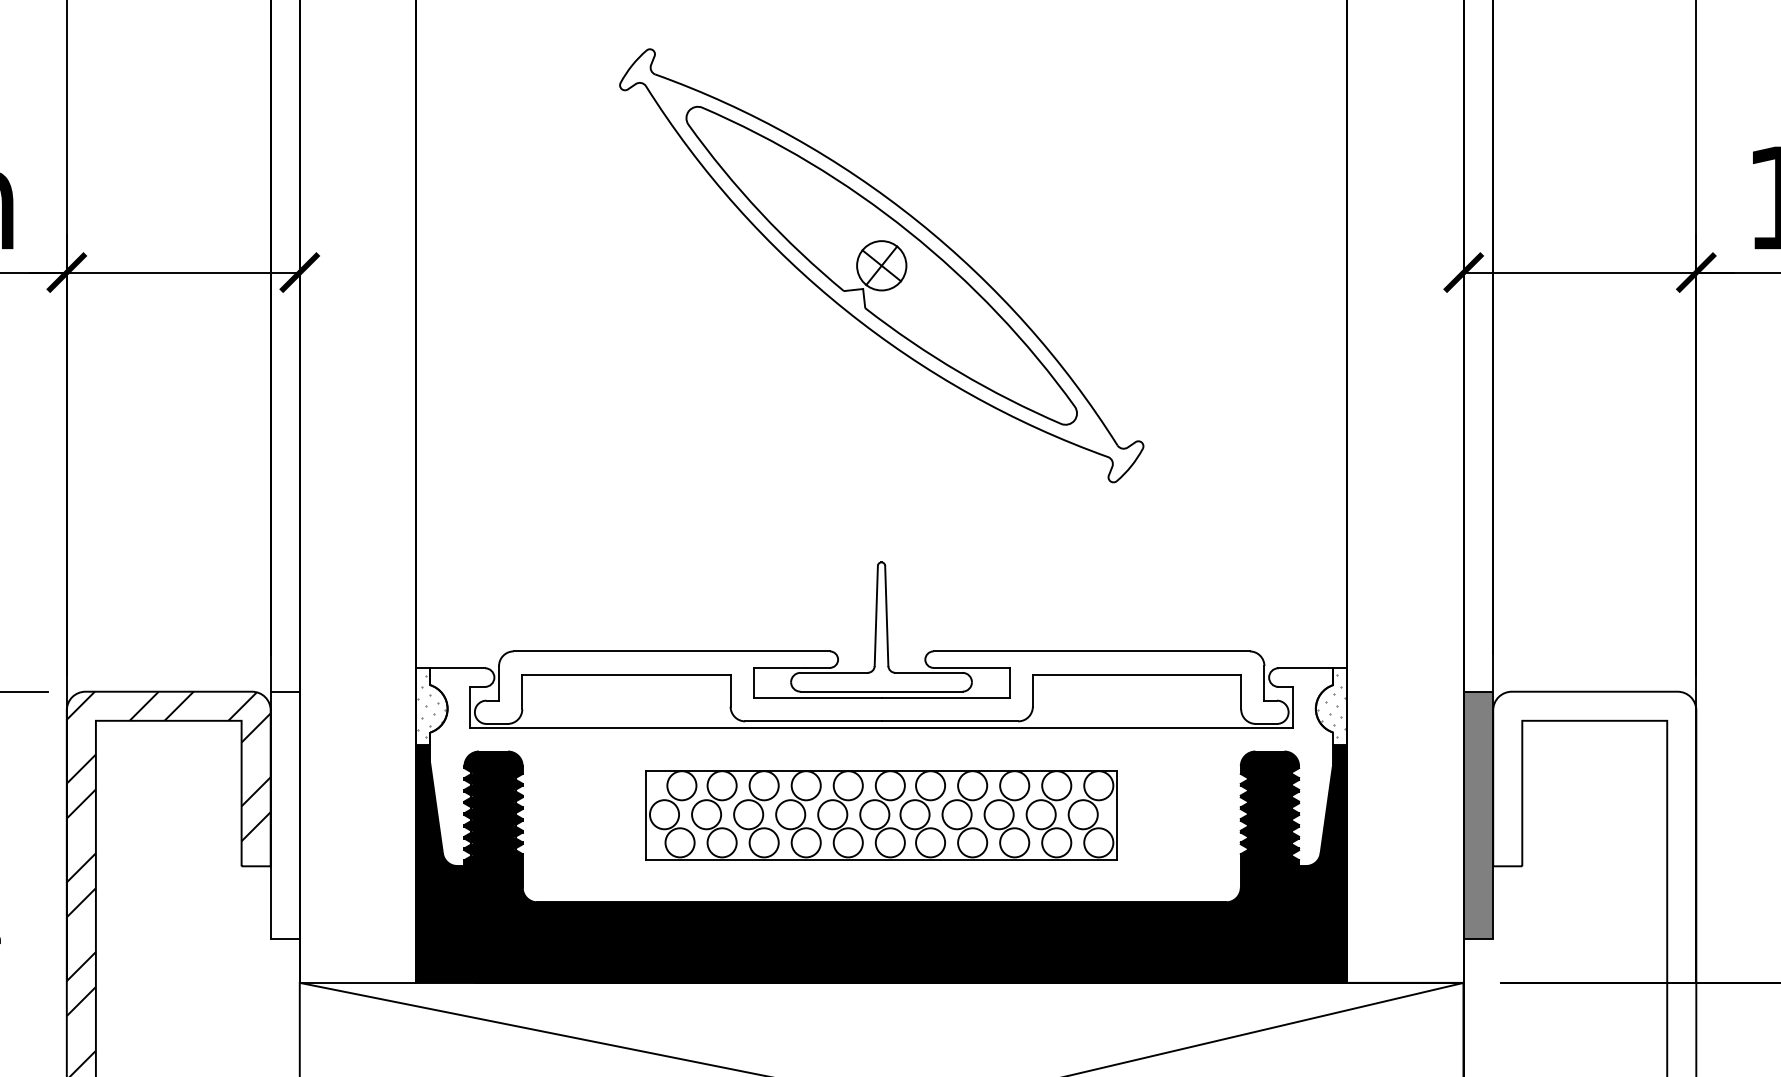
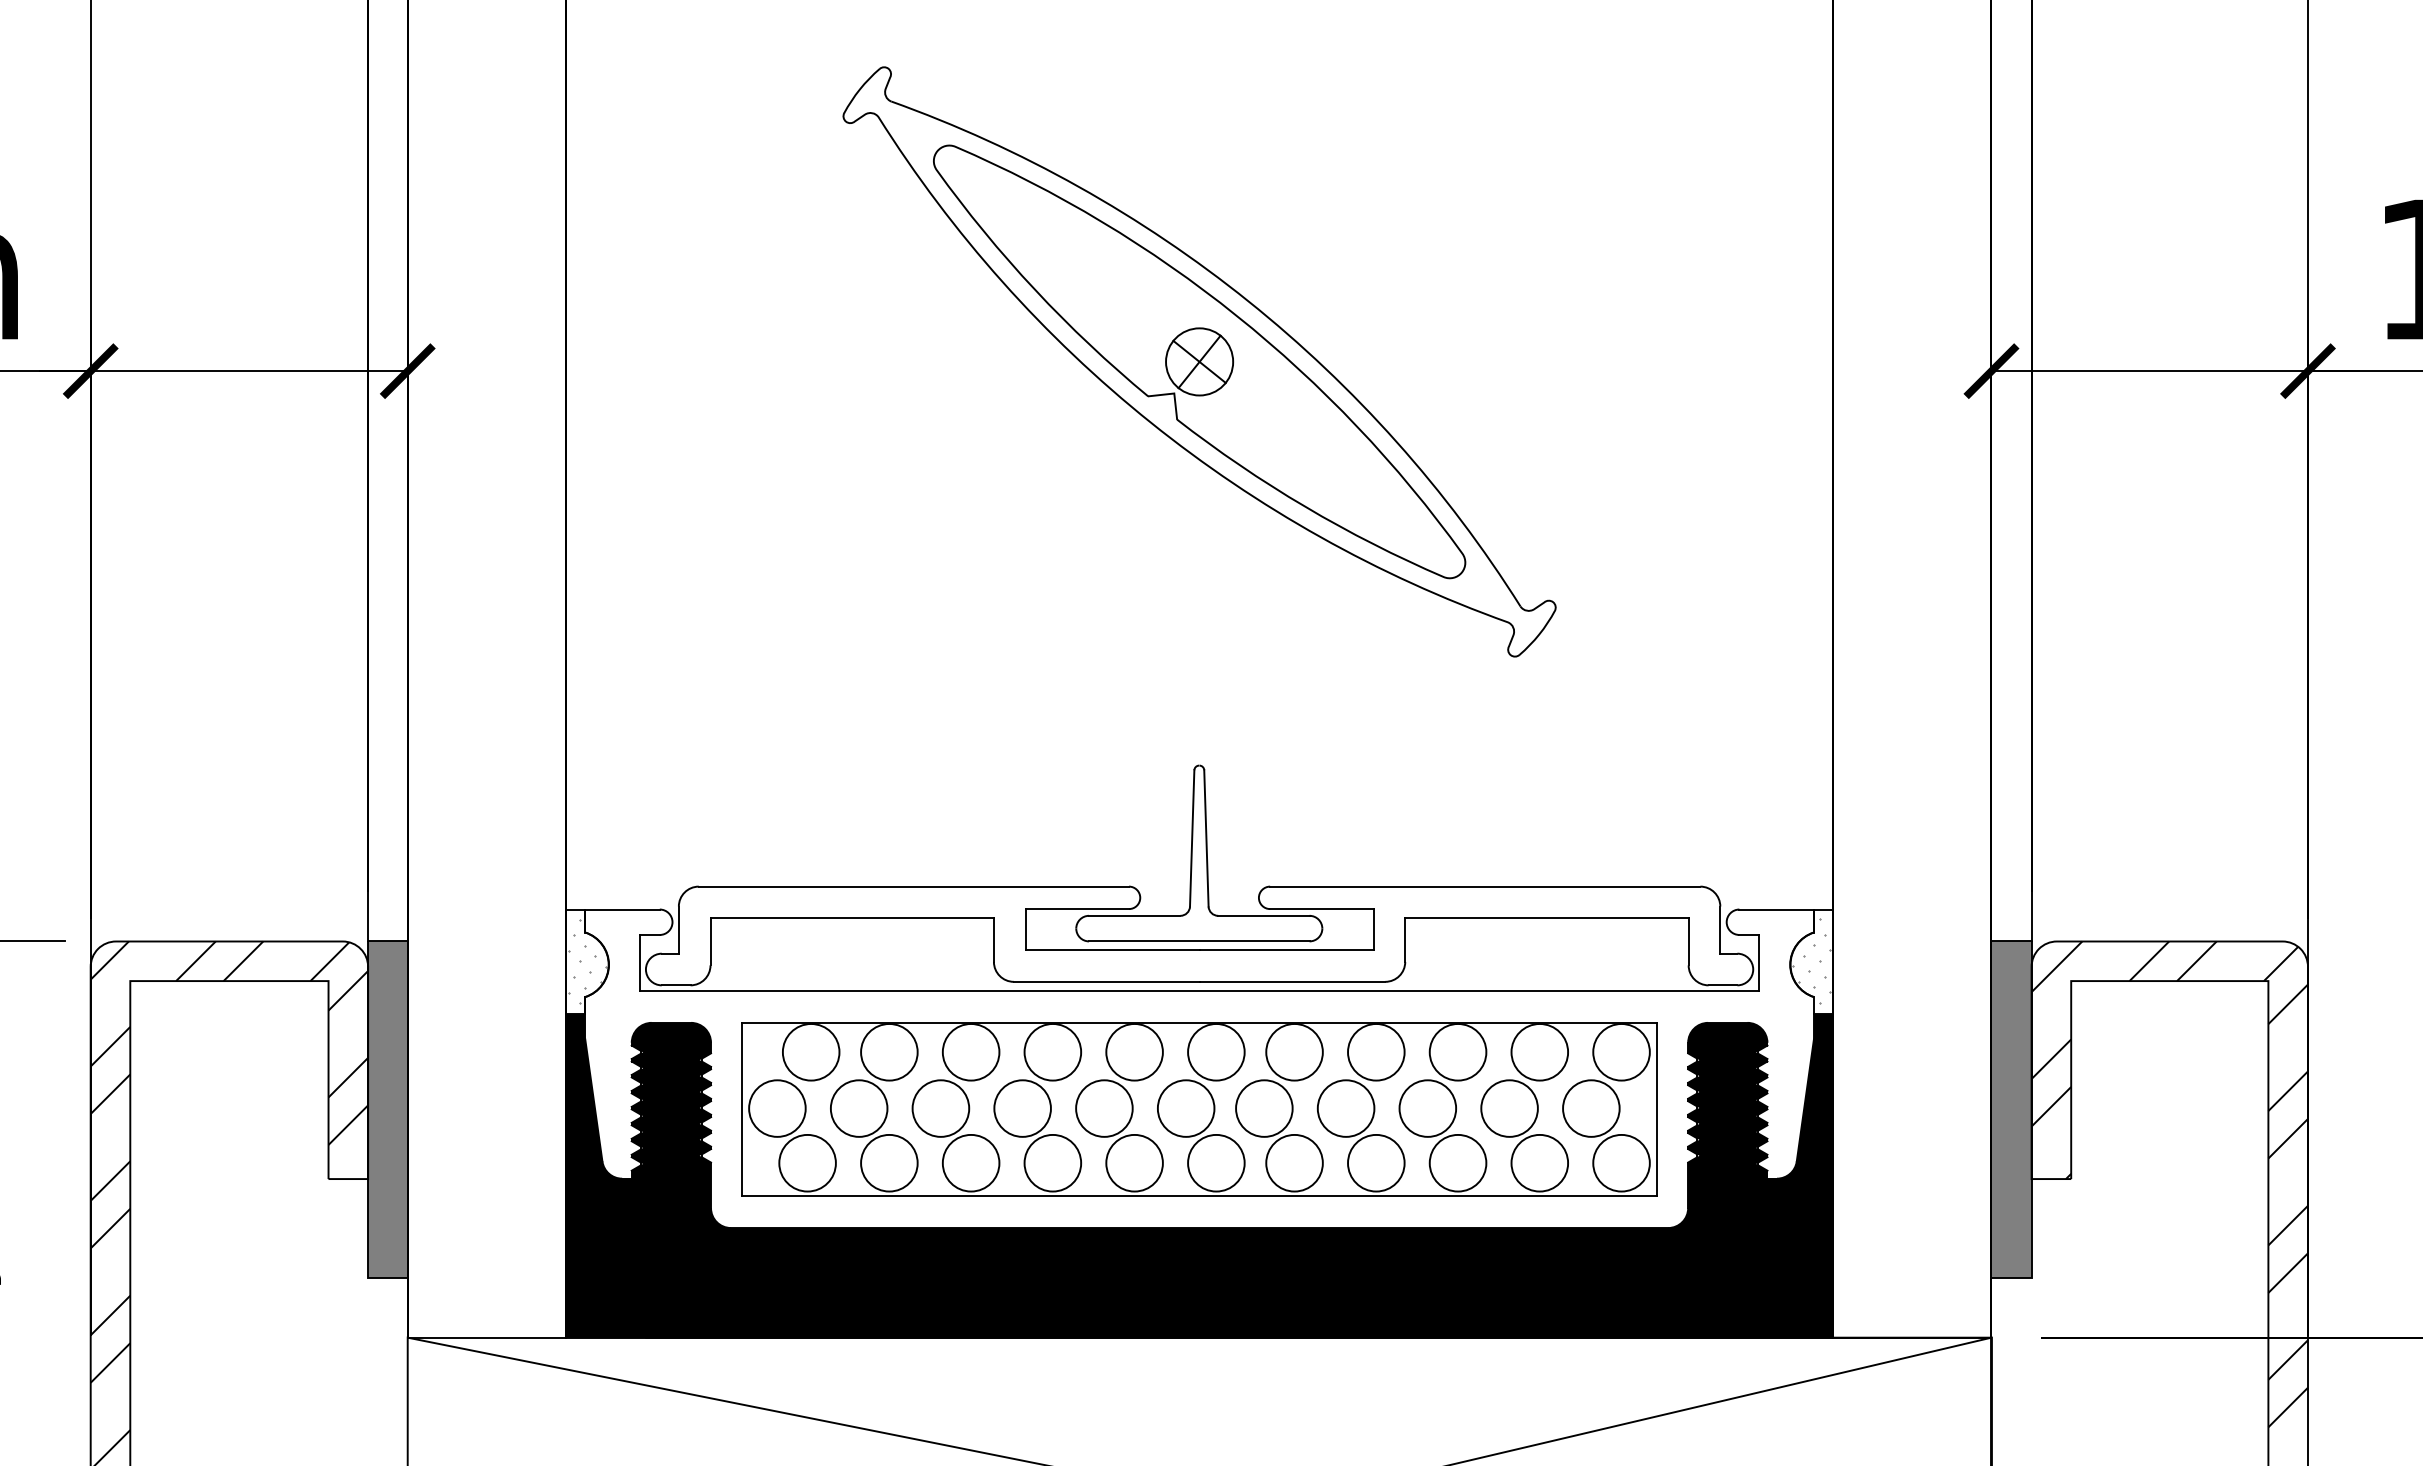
fill: (284, 815) -> (387, 1109), added
part: (881, 815) -> (1199, 1109), size x1.43
hatch: (1594, 870) -> (2169, 1184), added

